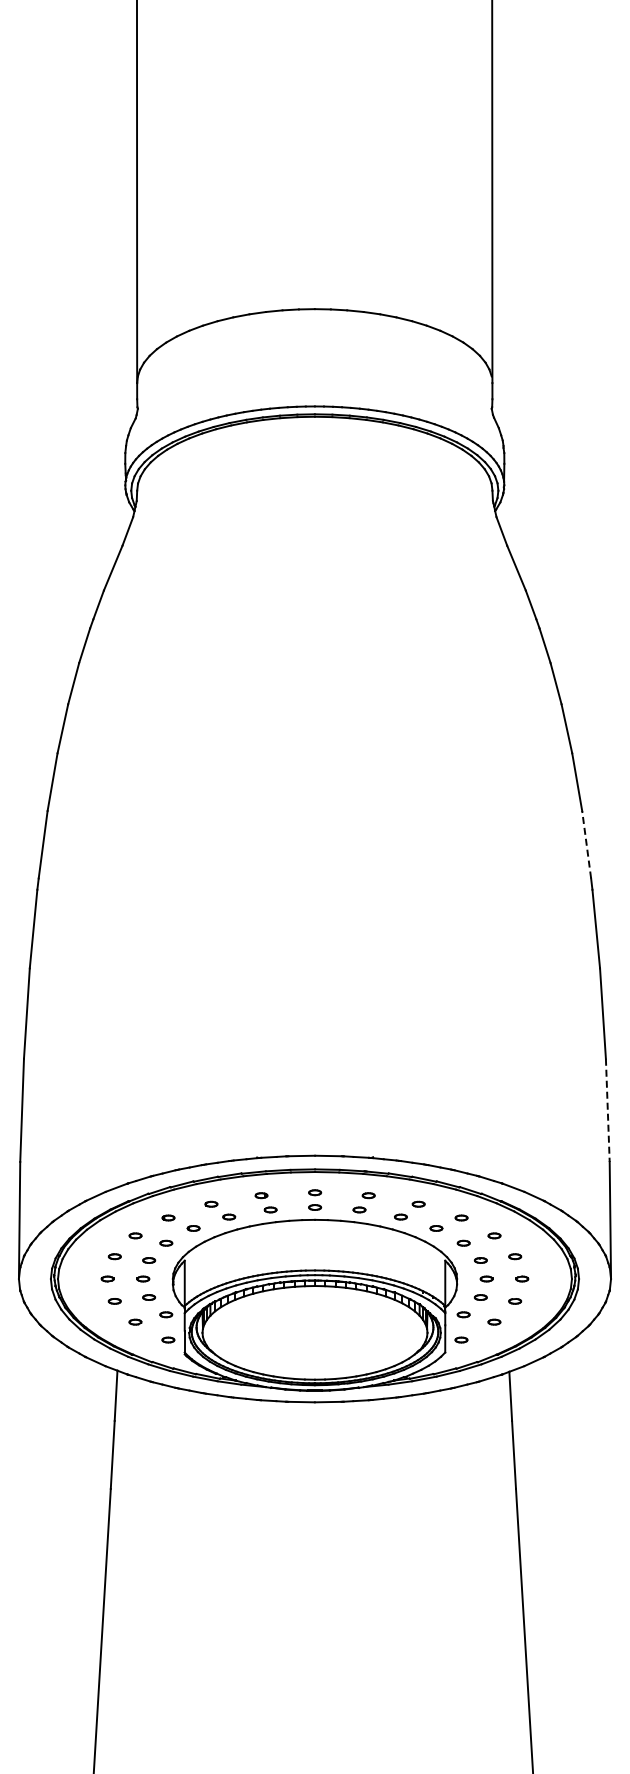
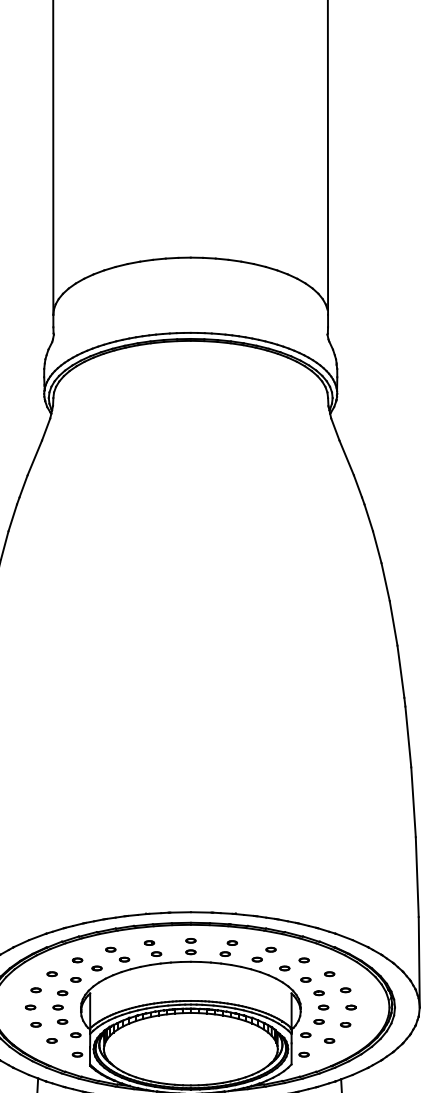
line: (586, 844) -> (400, 671), dashed -> solid
line: (607, 1110) -> (417, 877), dashed -> solid

